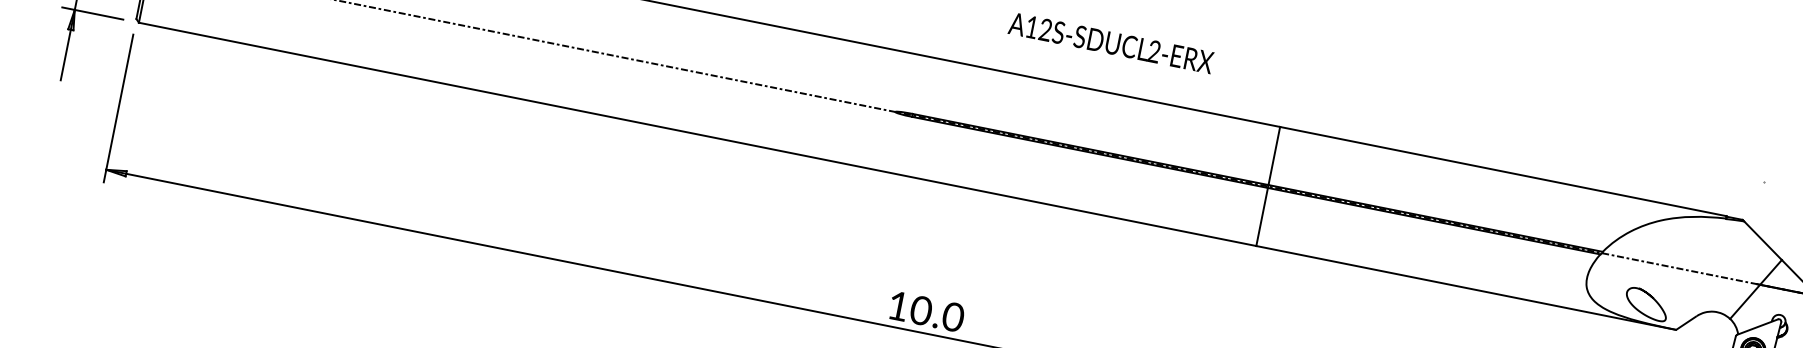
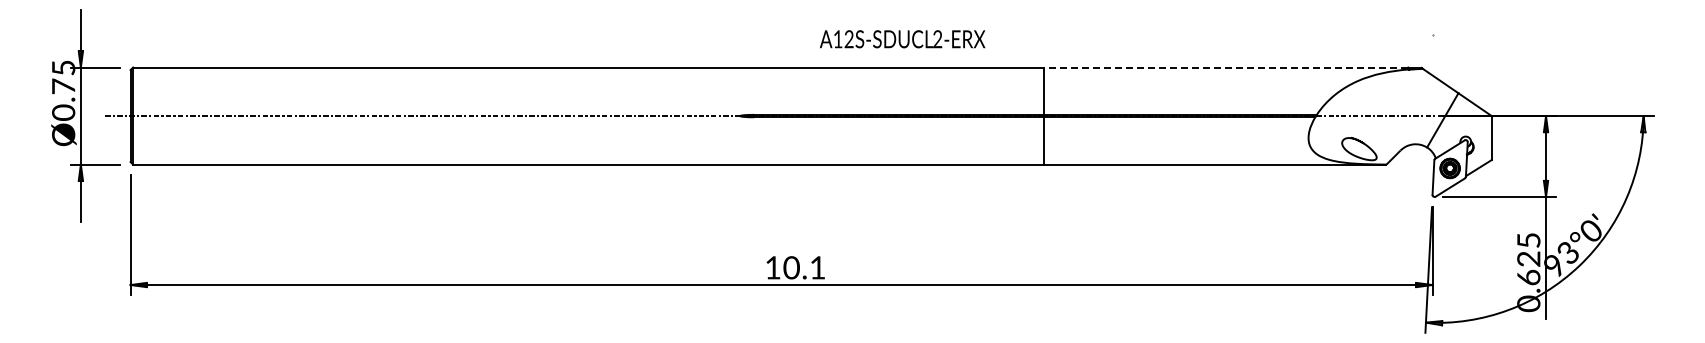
text: (1110, 43) -> (902, 39), moved
line: (1503, 171) -> (1226, 67), solid -> dashed
text: (953, 316) -> (817, 267), 10.0 -> 10.1

